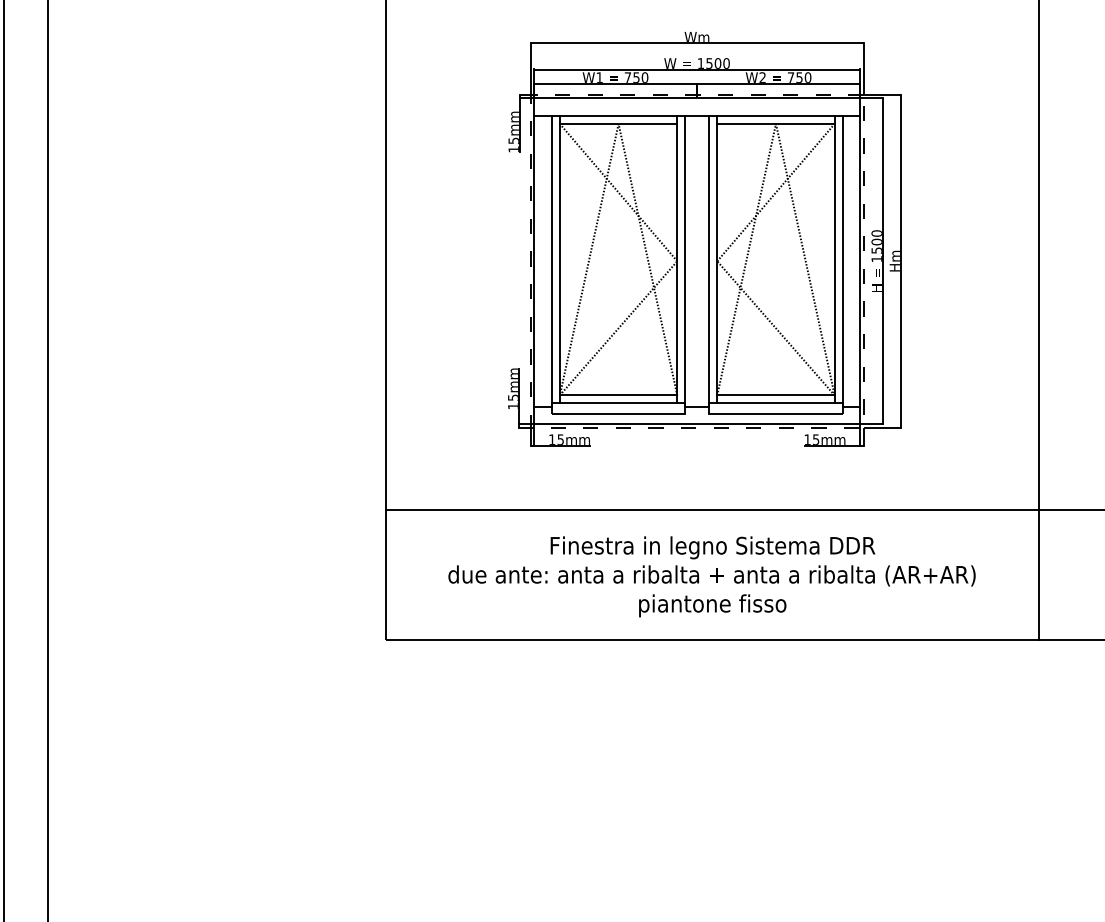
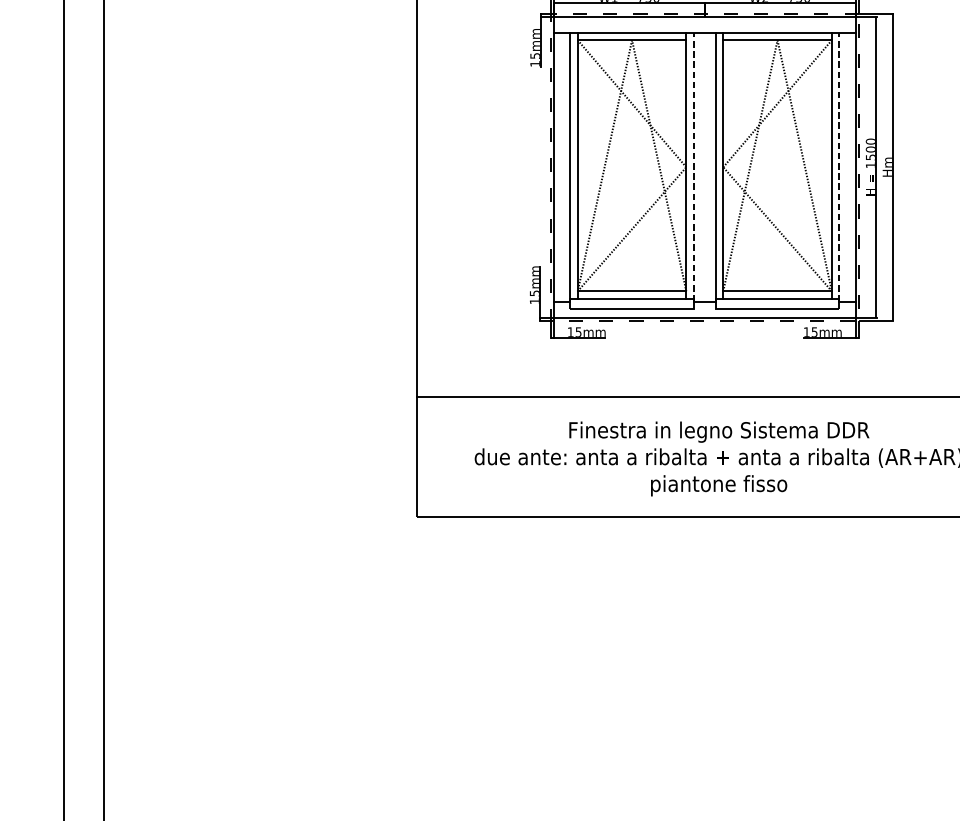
line: (685, 260) -> (693, 166), solid -> dashed
line: (842, 260) -> (839, 166), solid -> dashed

